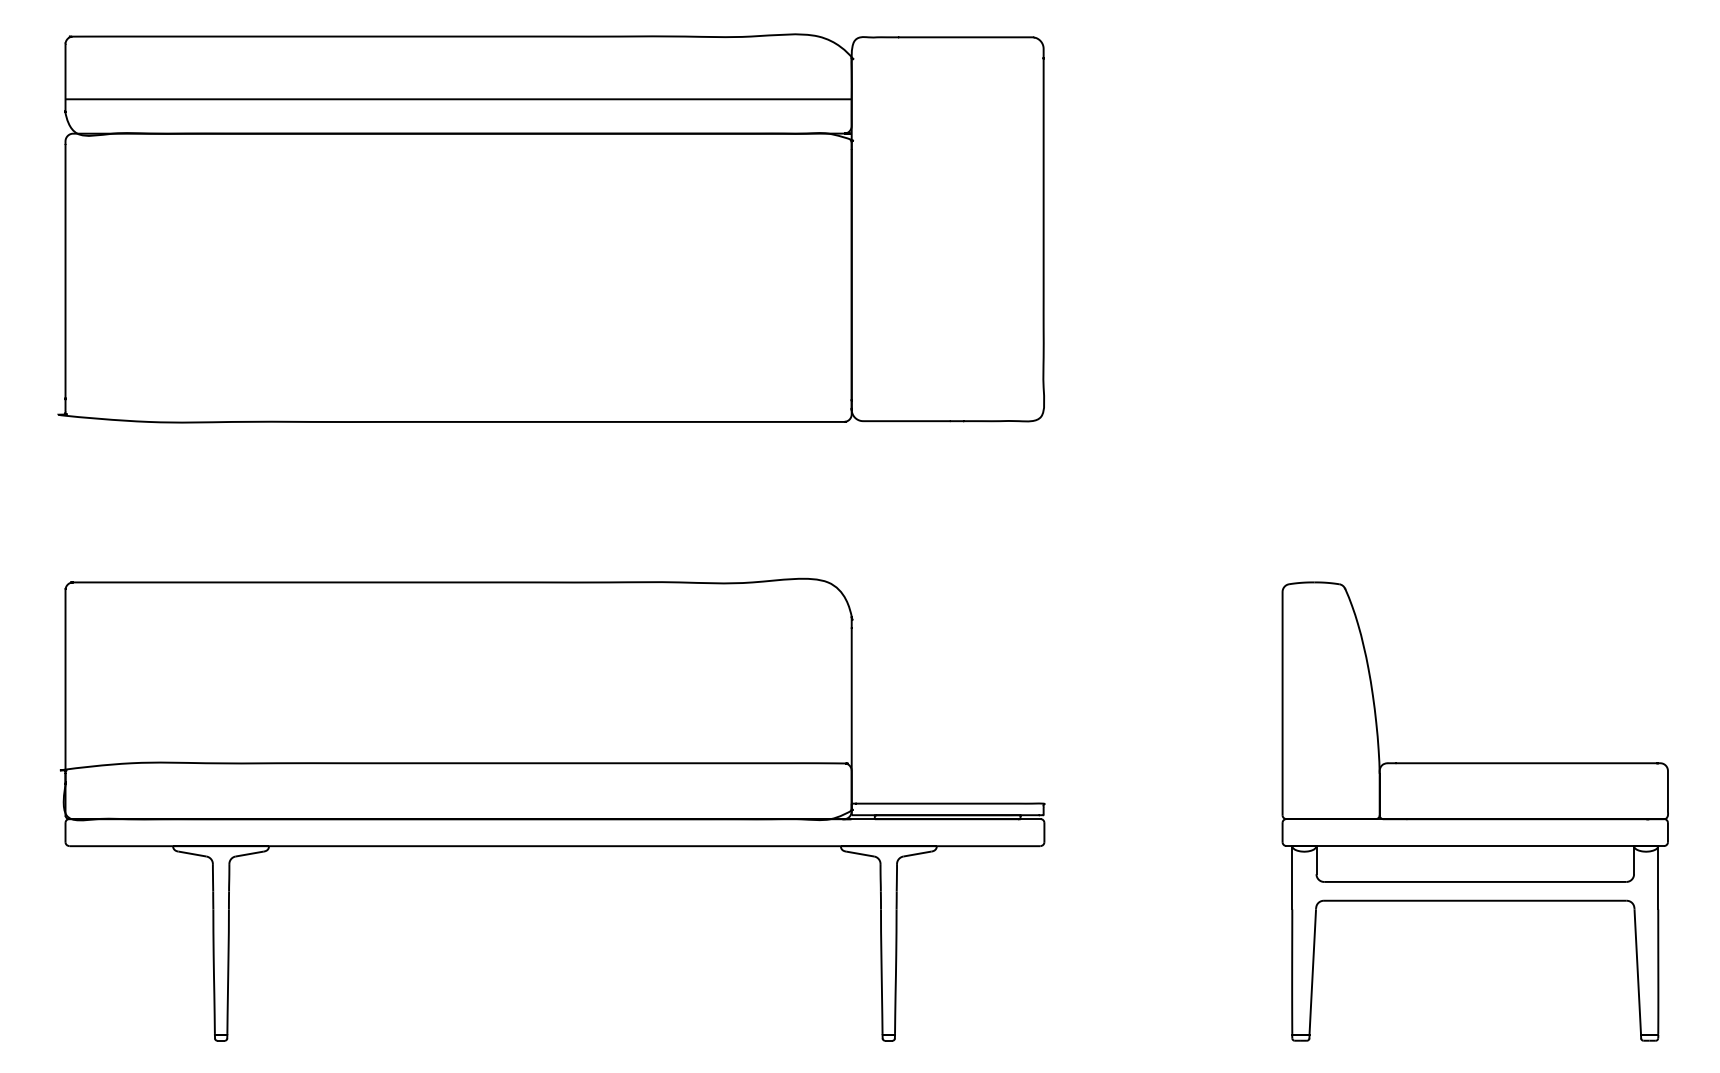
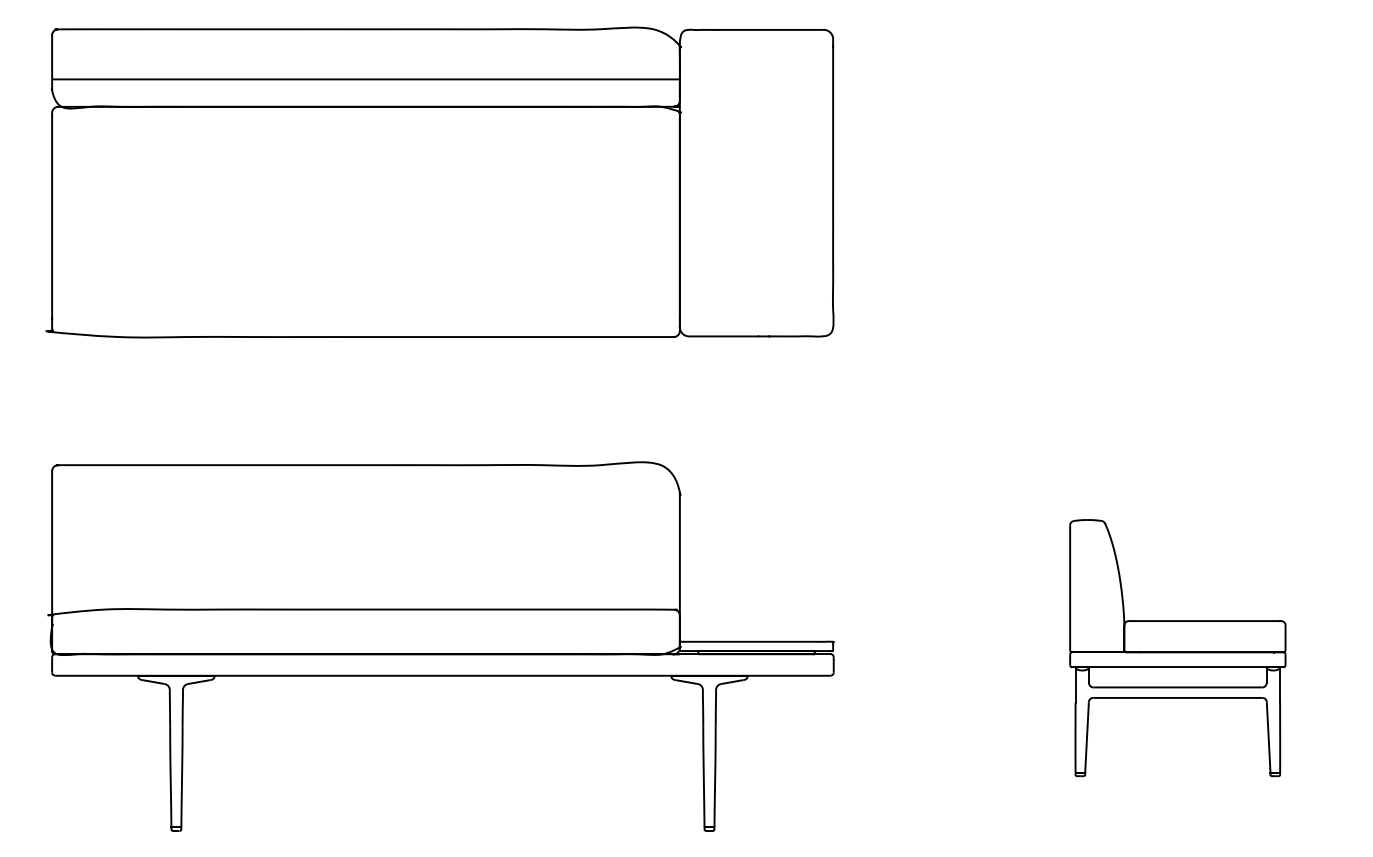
part: (1474, 810) -> (1177, 647), size x0.7

